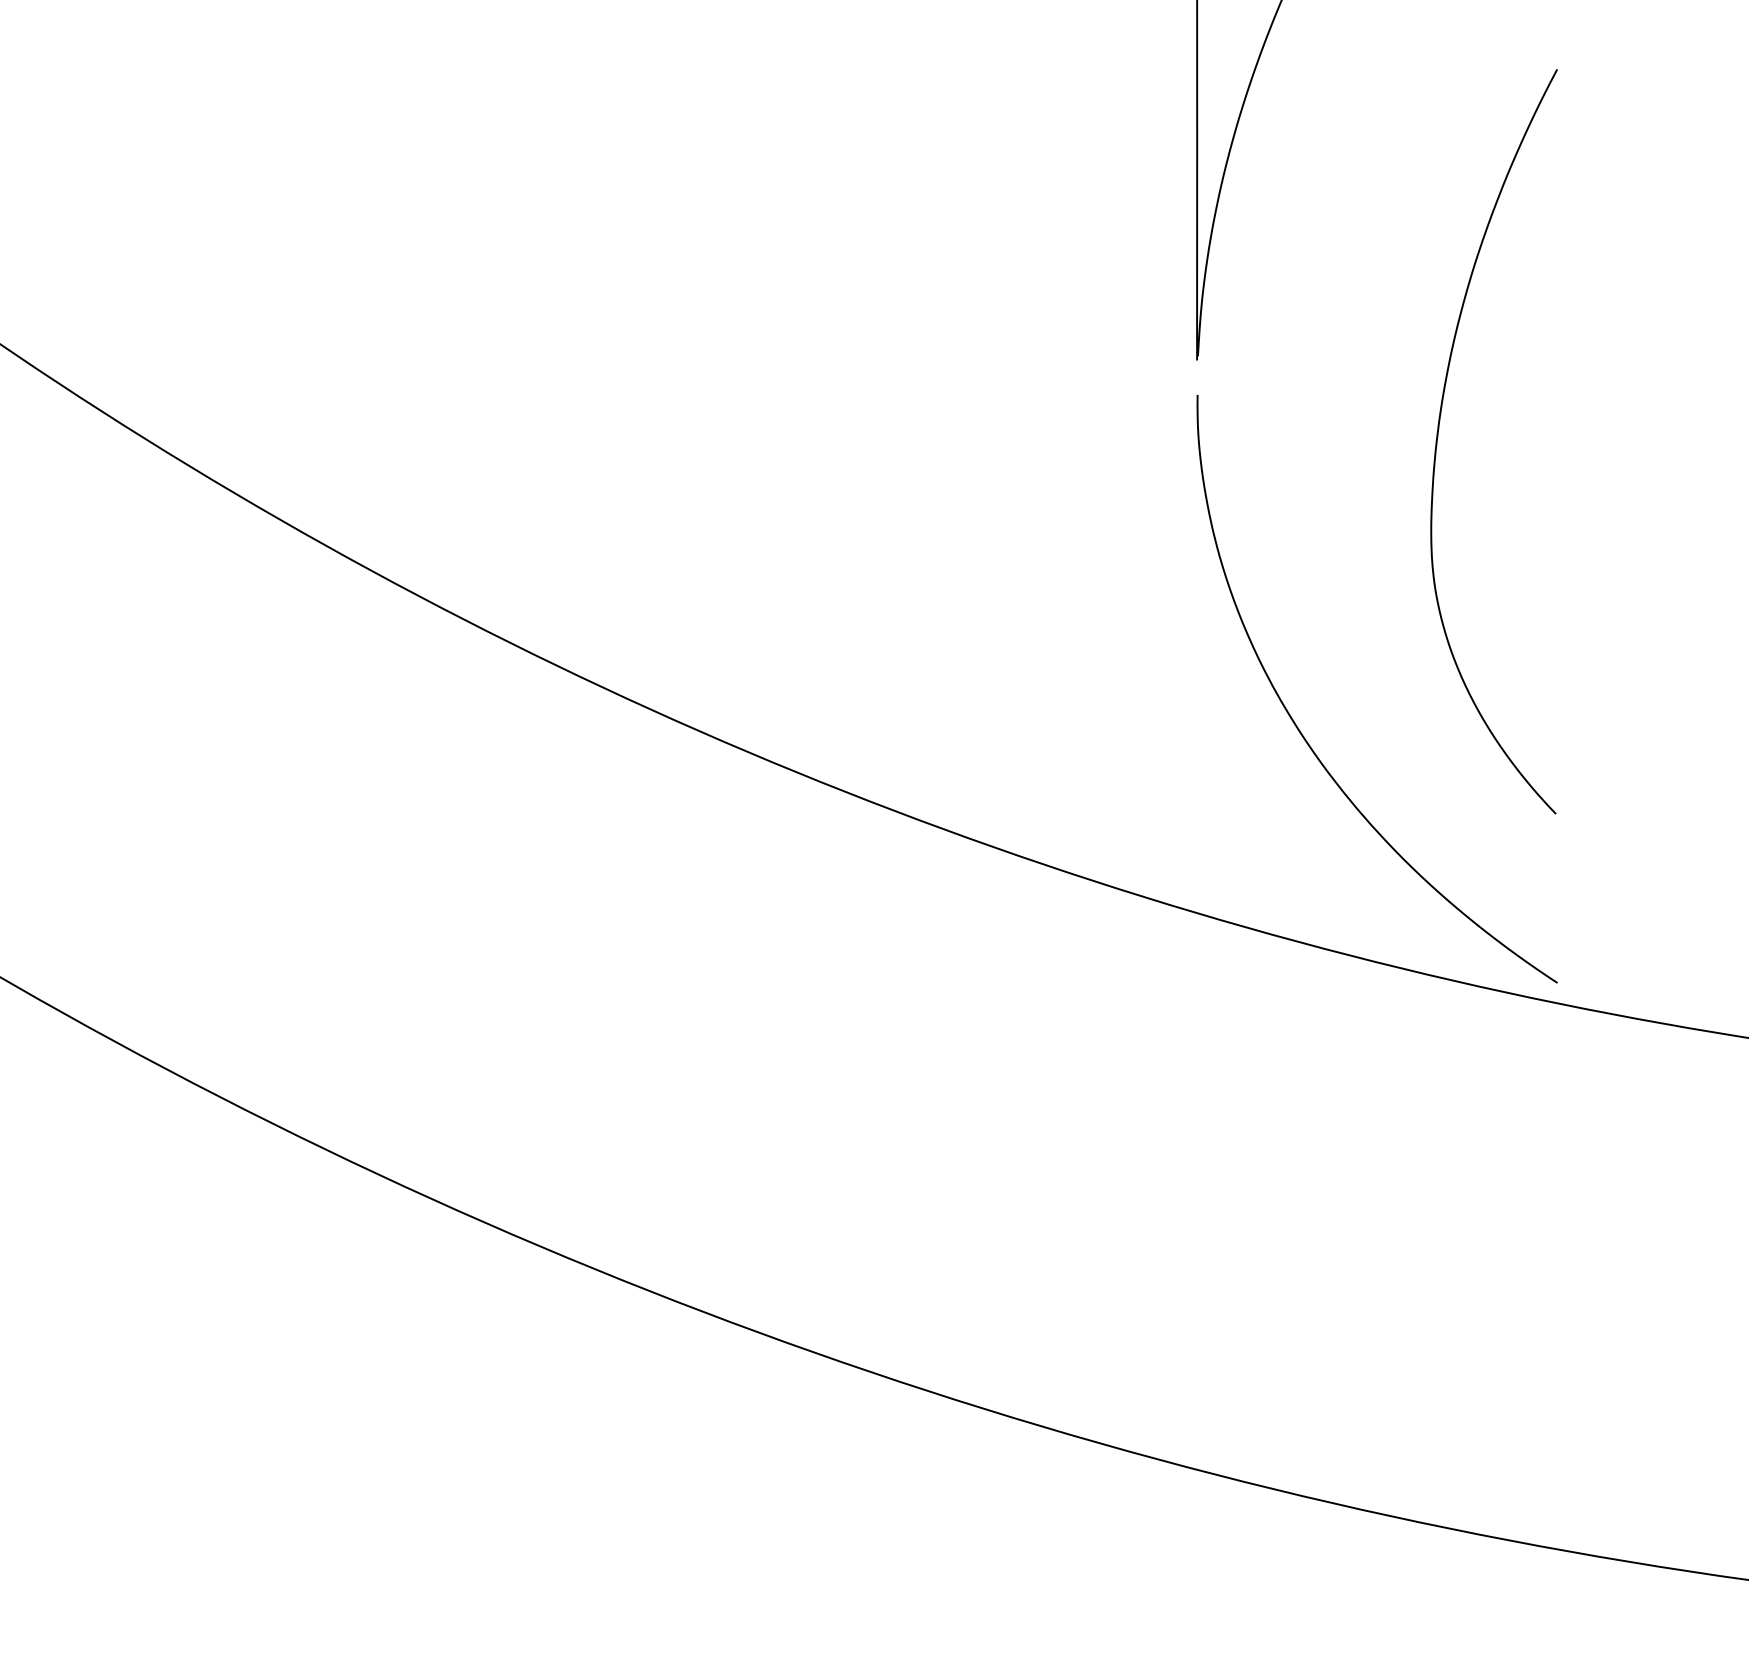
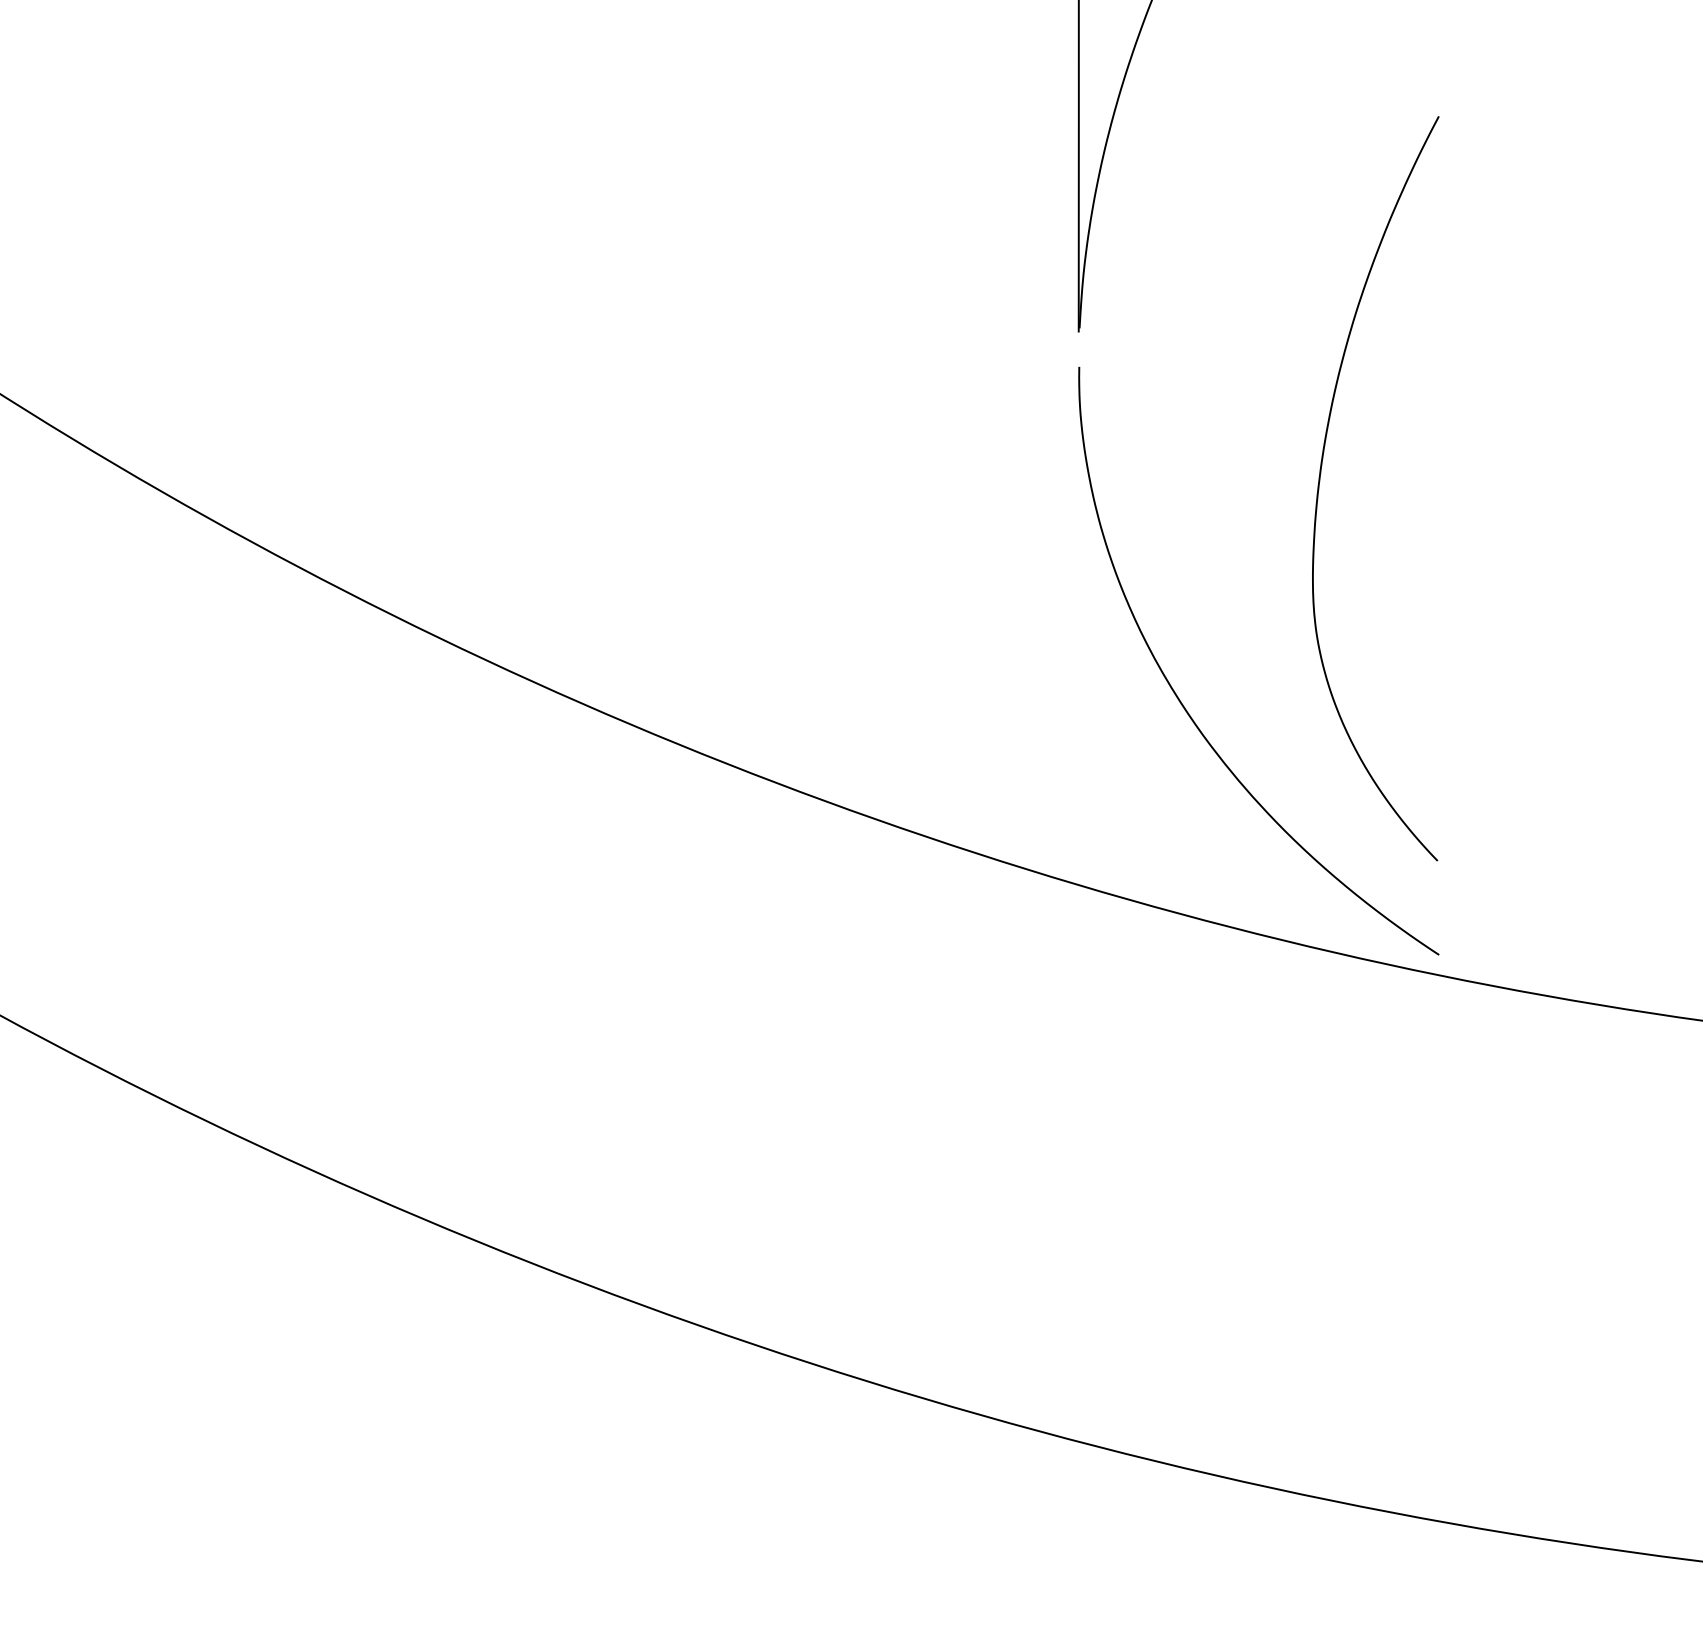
curve: (1438, 437) -> (1320, 484), moved

